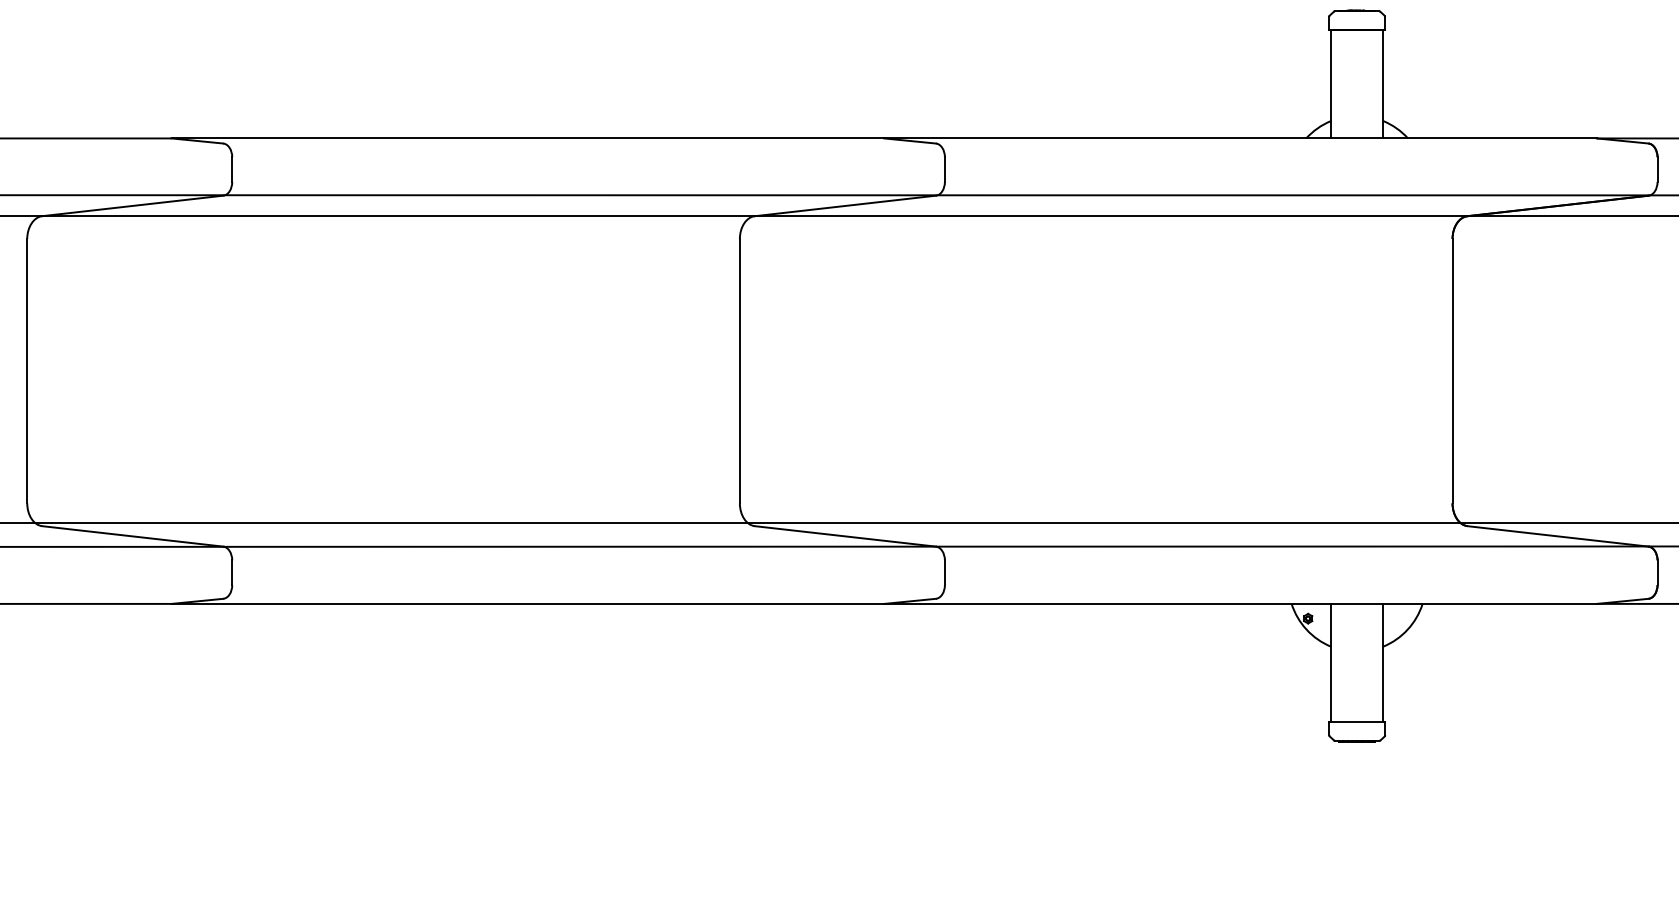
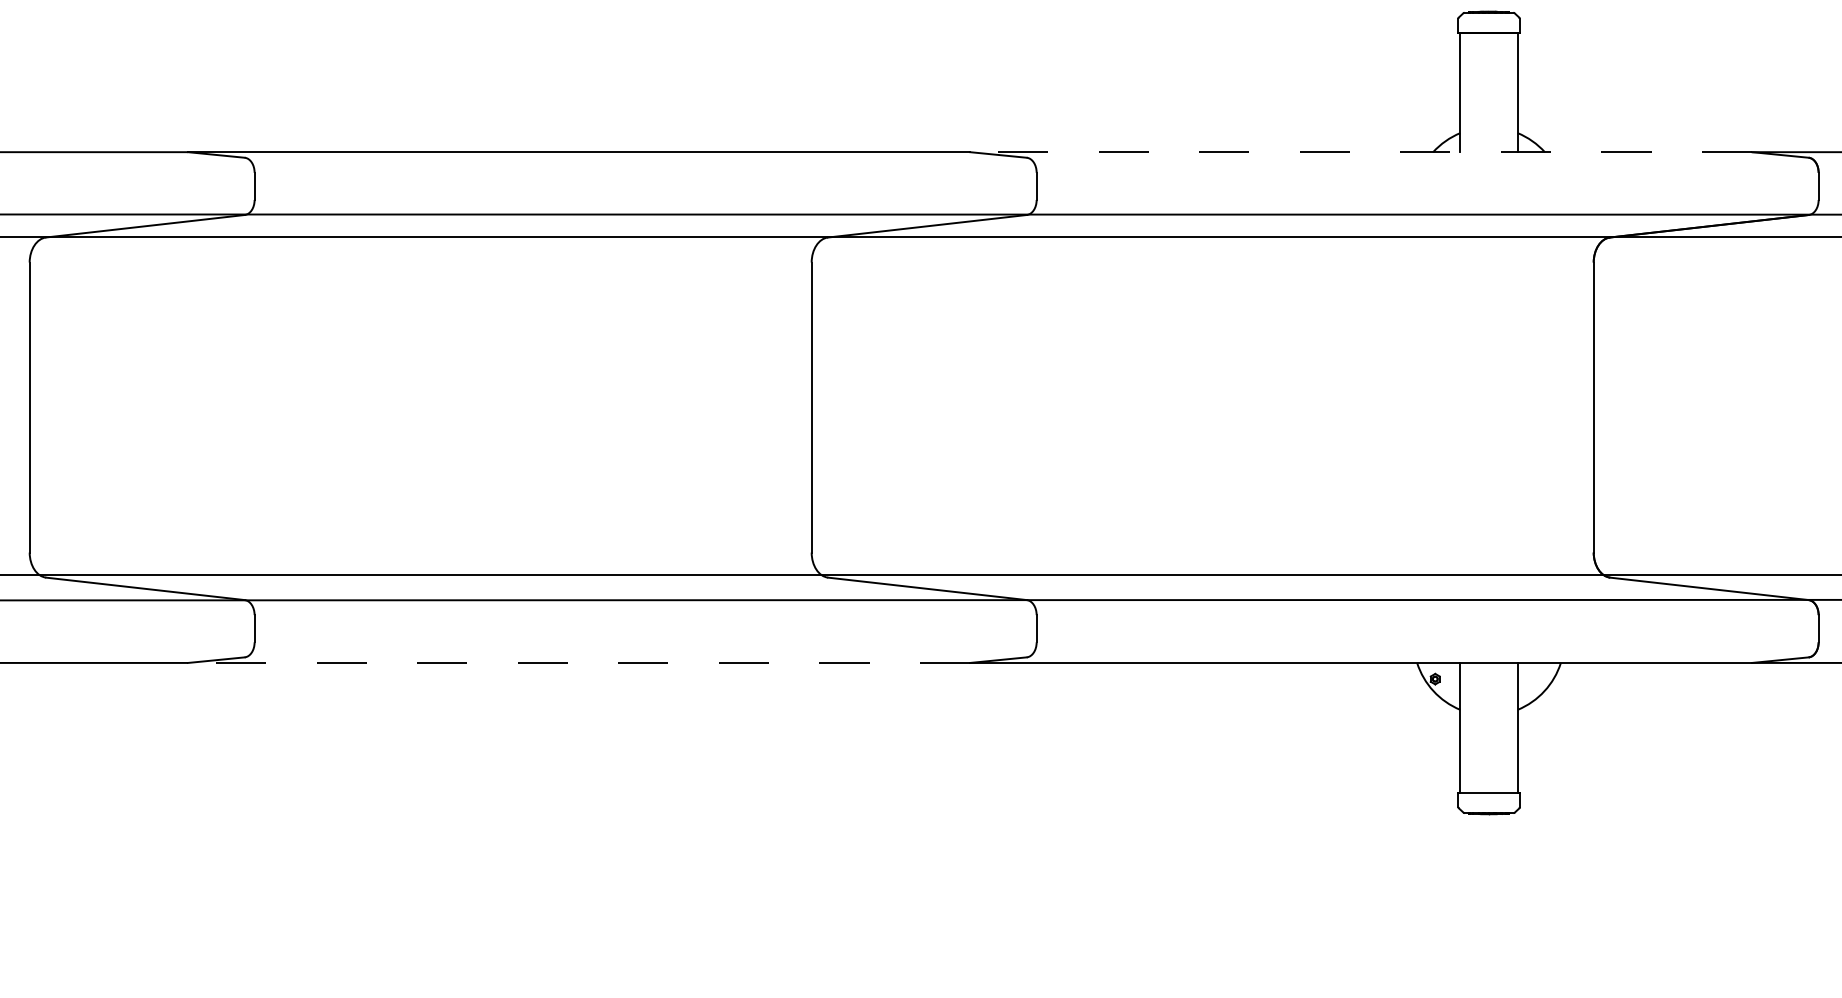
line: (1240, 138) -> (1361, 152), solid -> dashed
line: (527, 603) -> (578, 662), solid -> dashed

